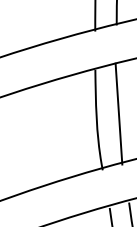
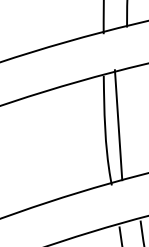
line: (118, 113) -> (118, 124), moved

